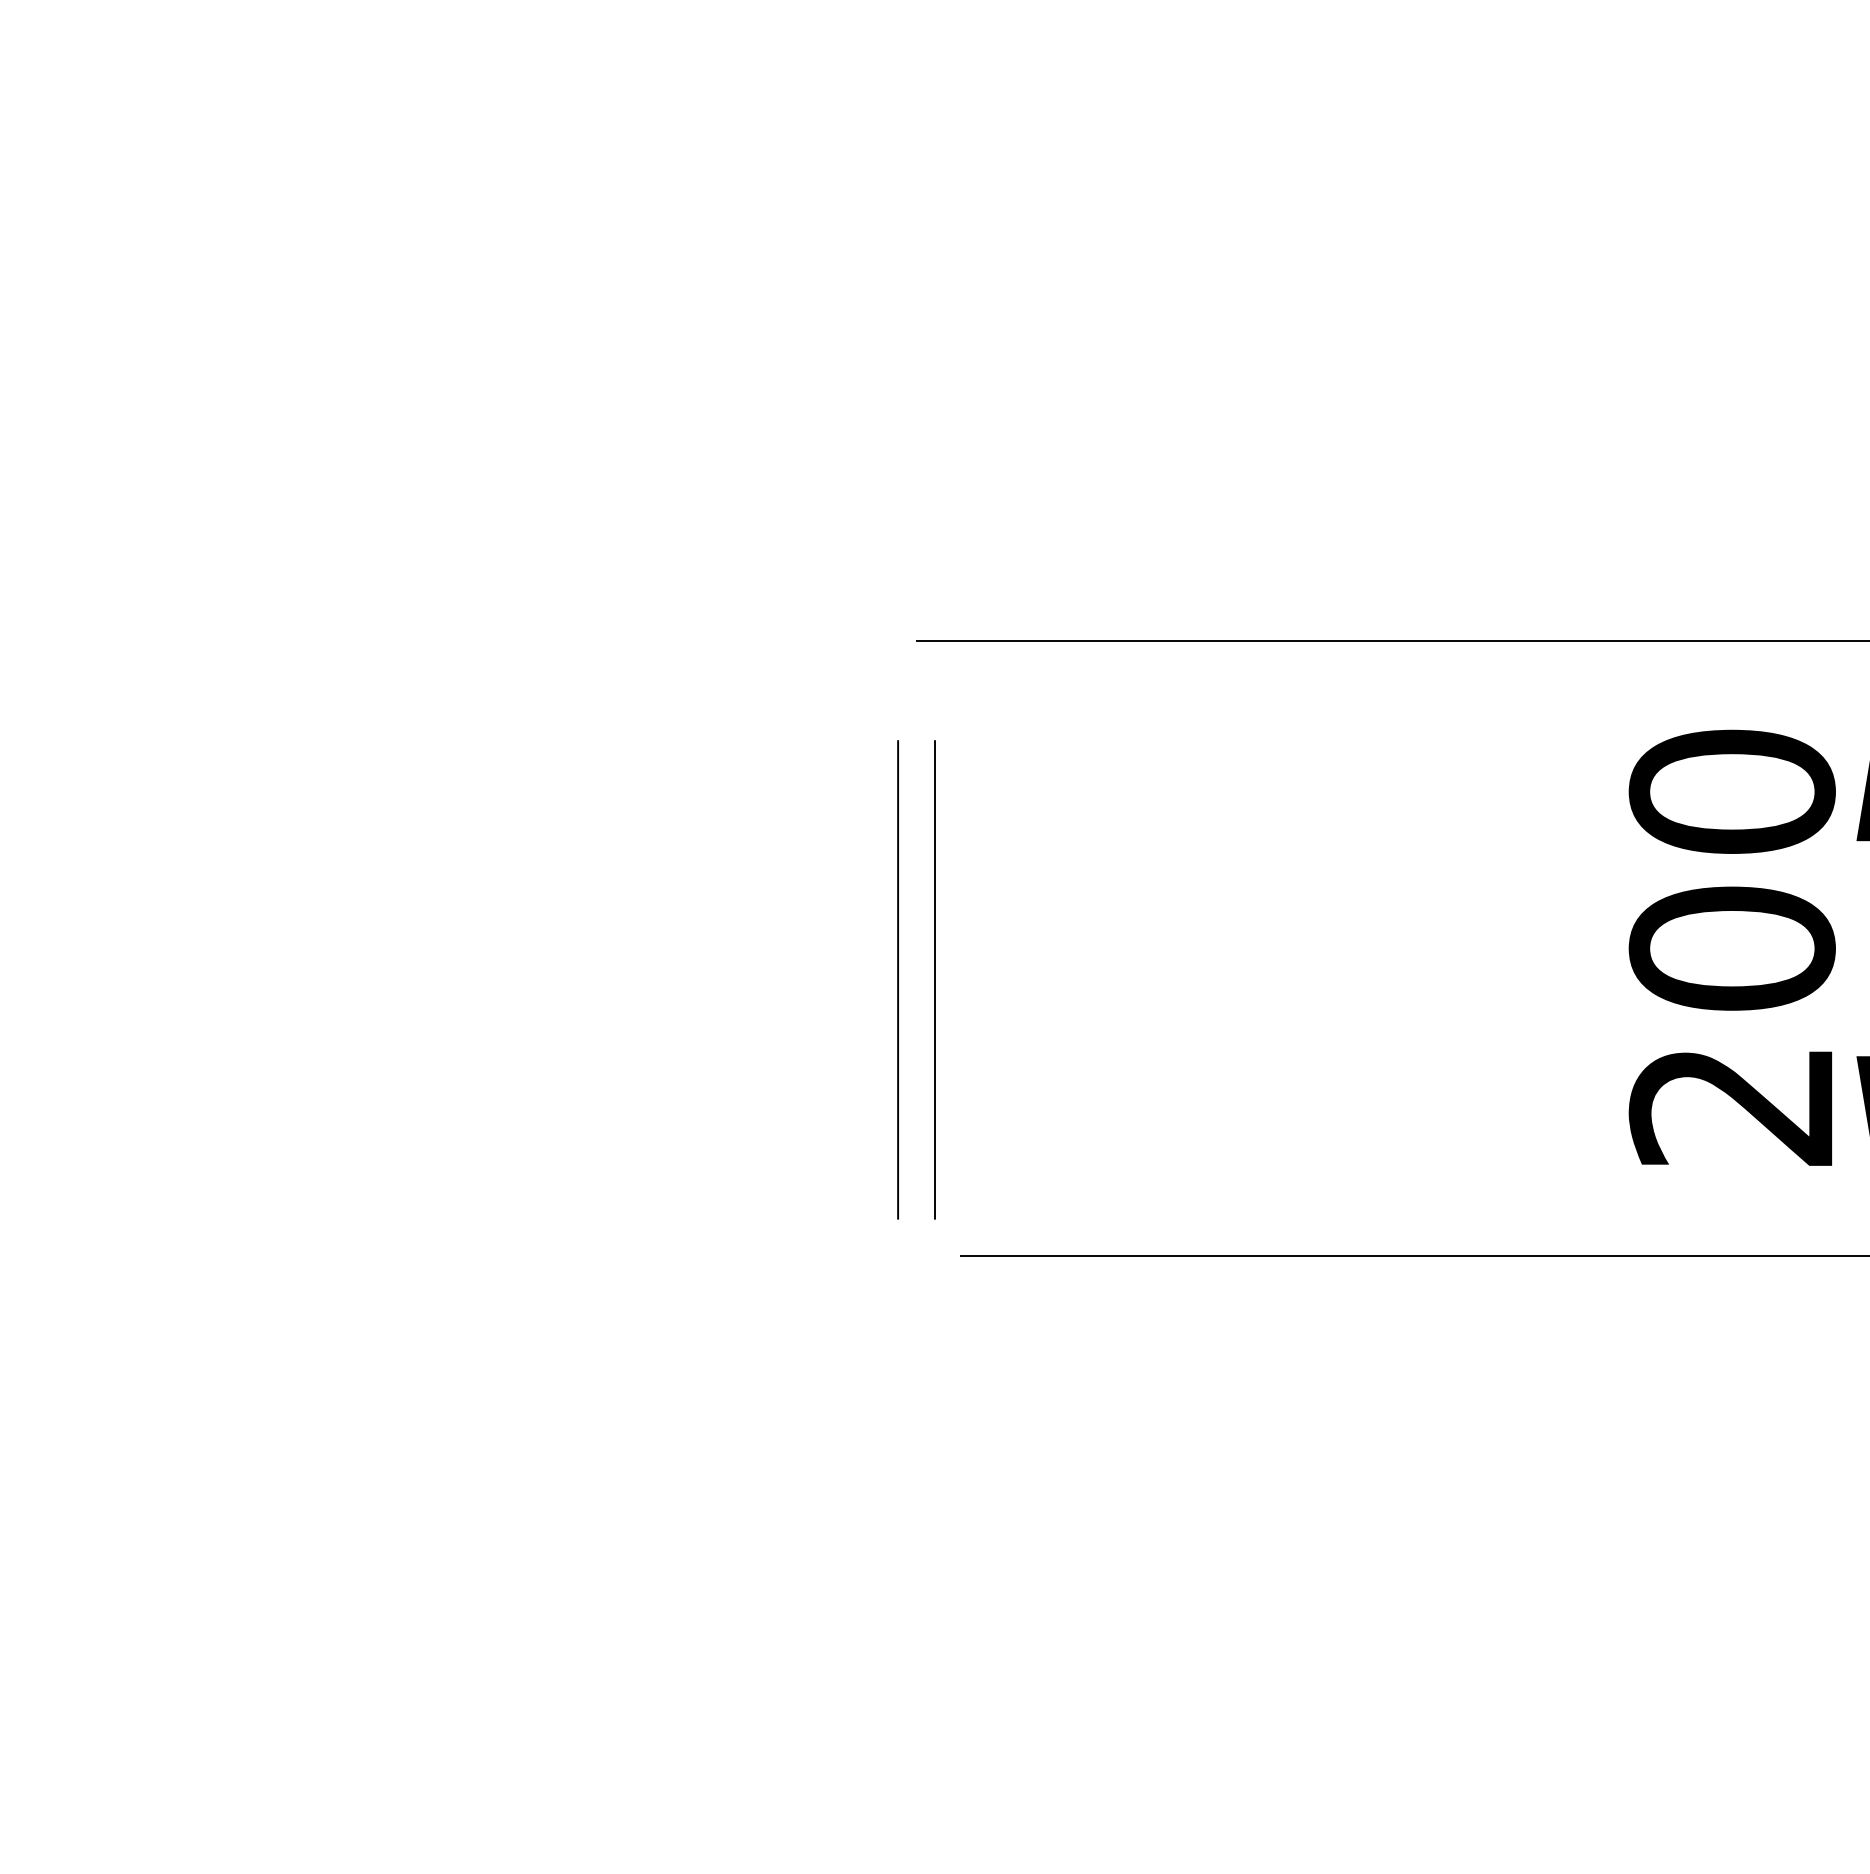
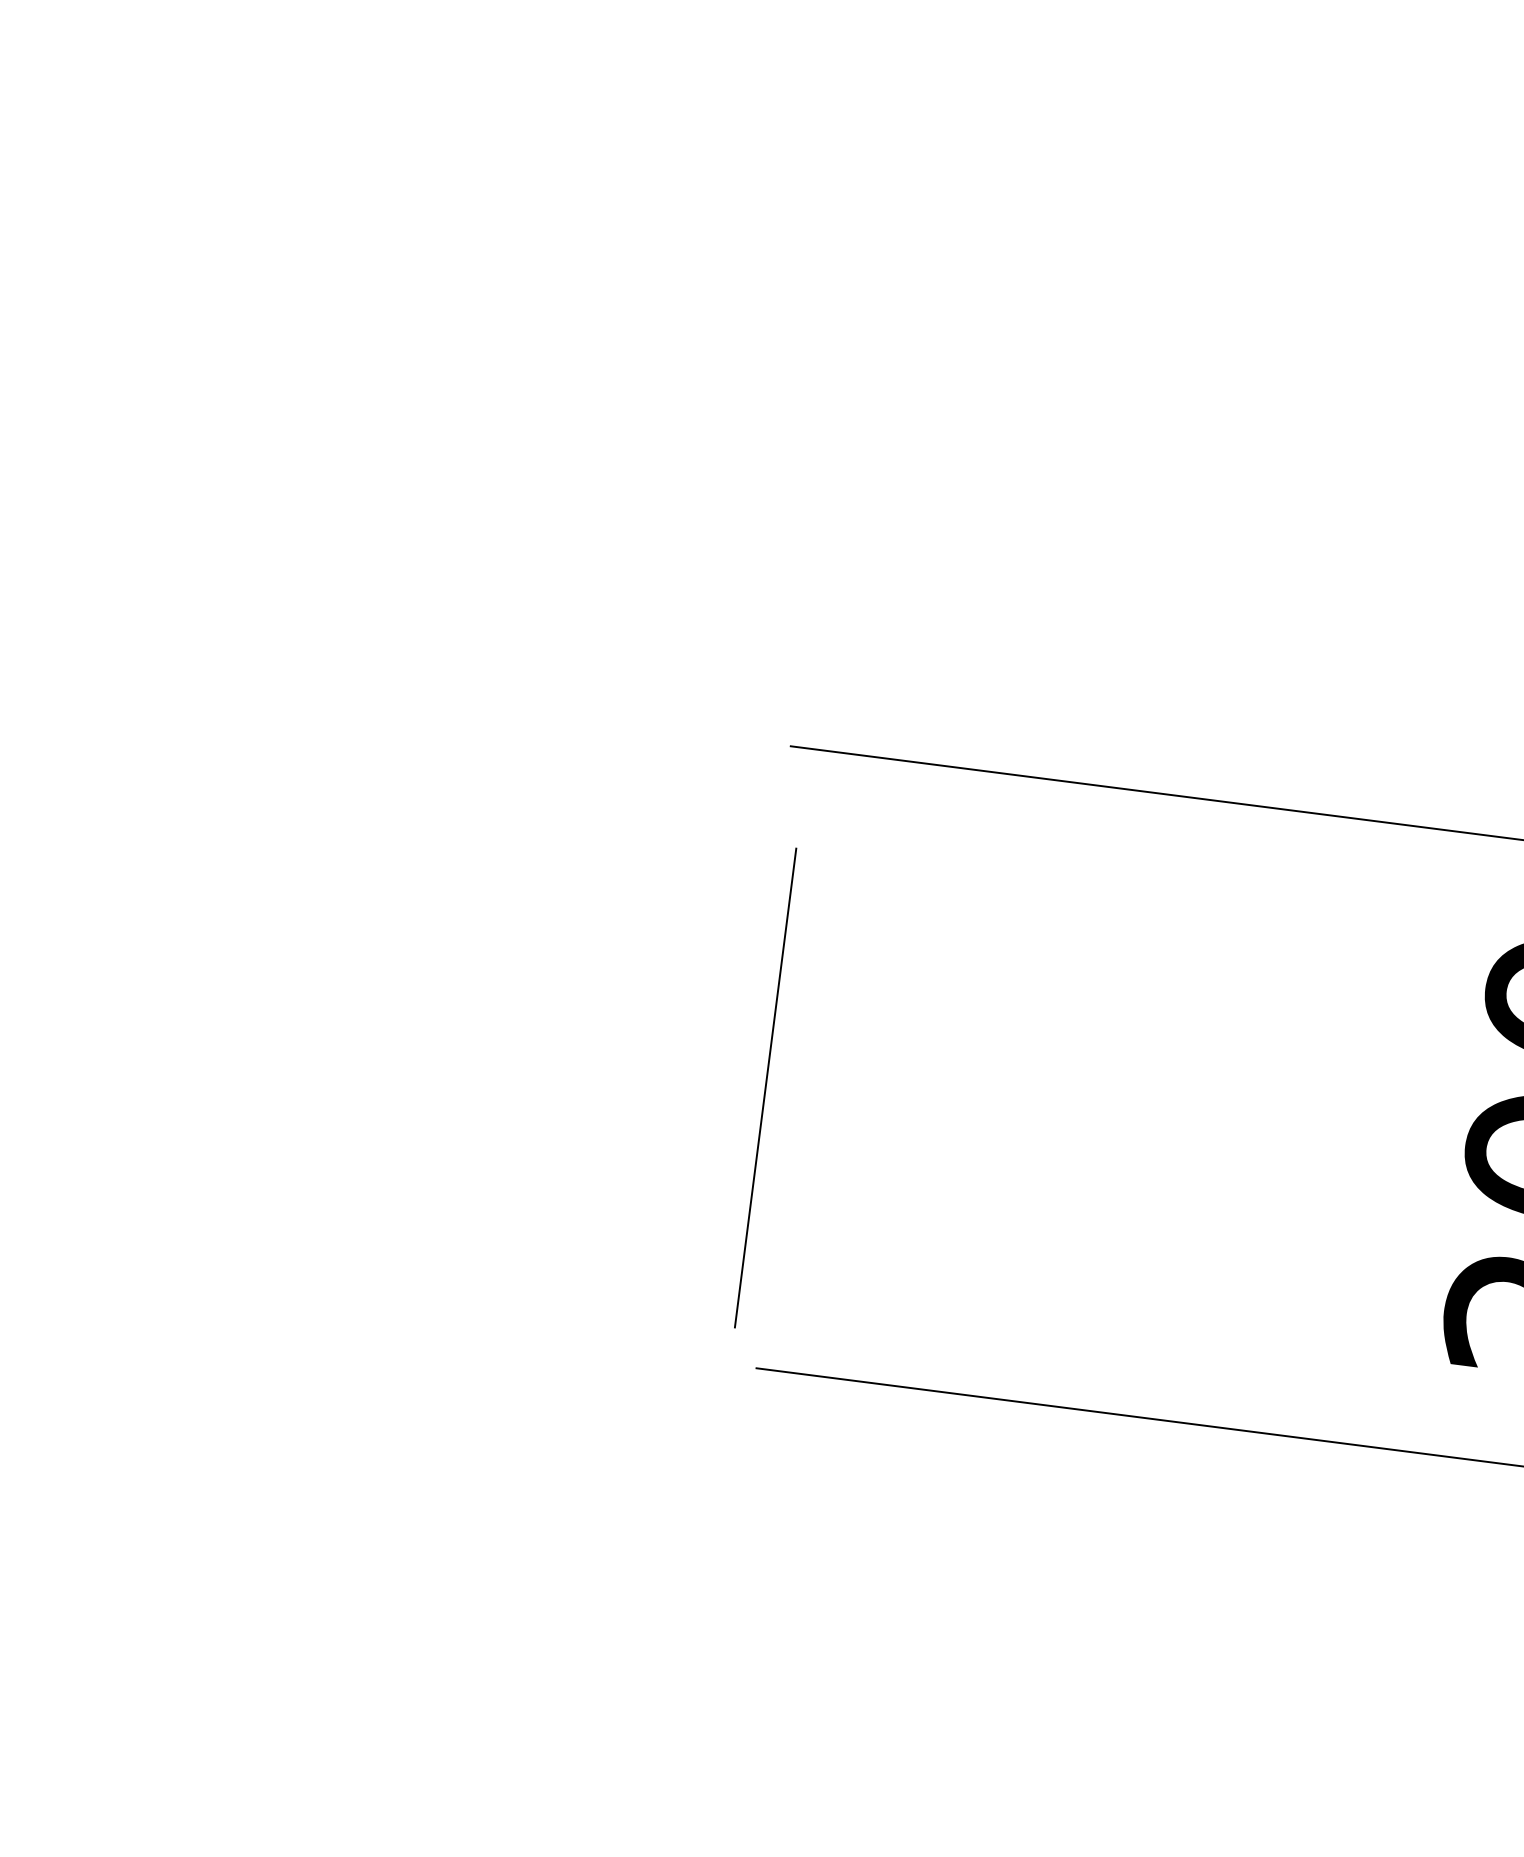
line: (897, 979) -> (728, 1082), removed

